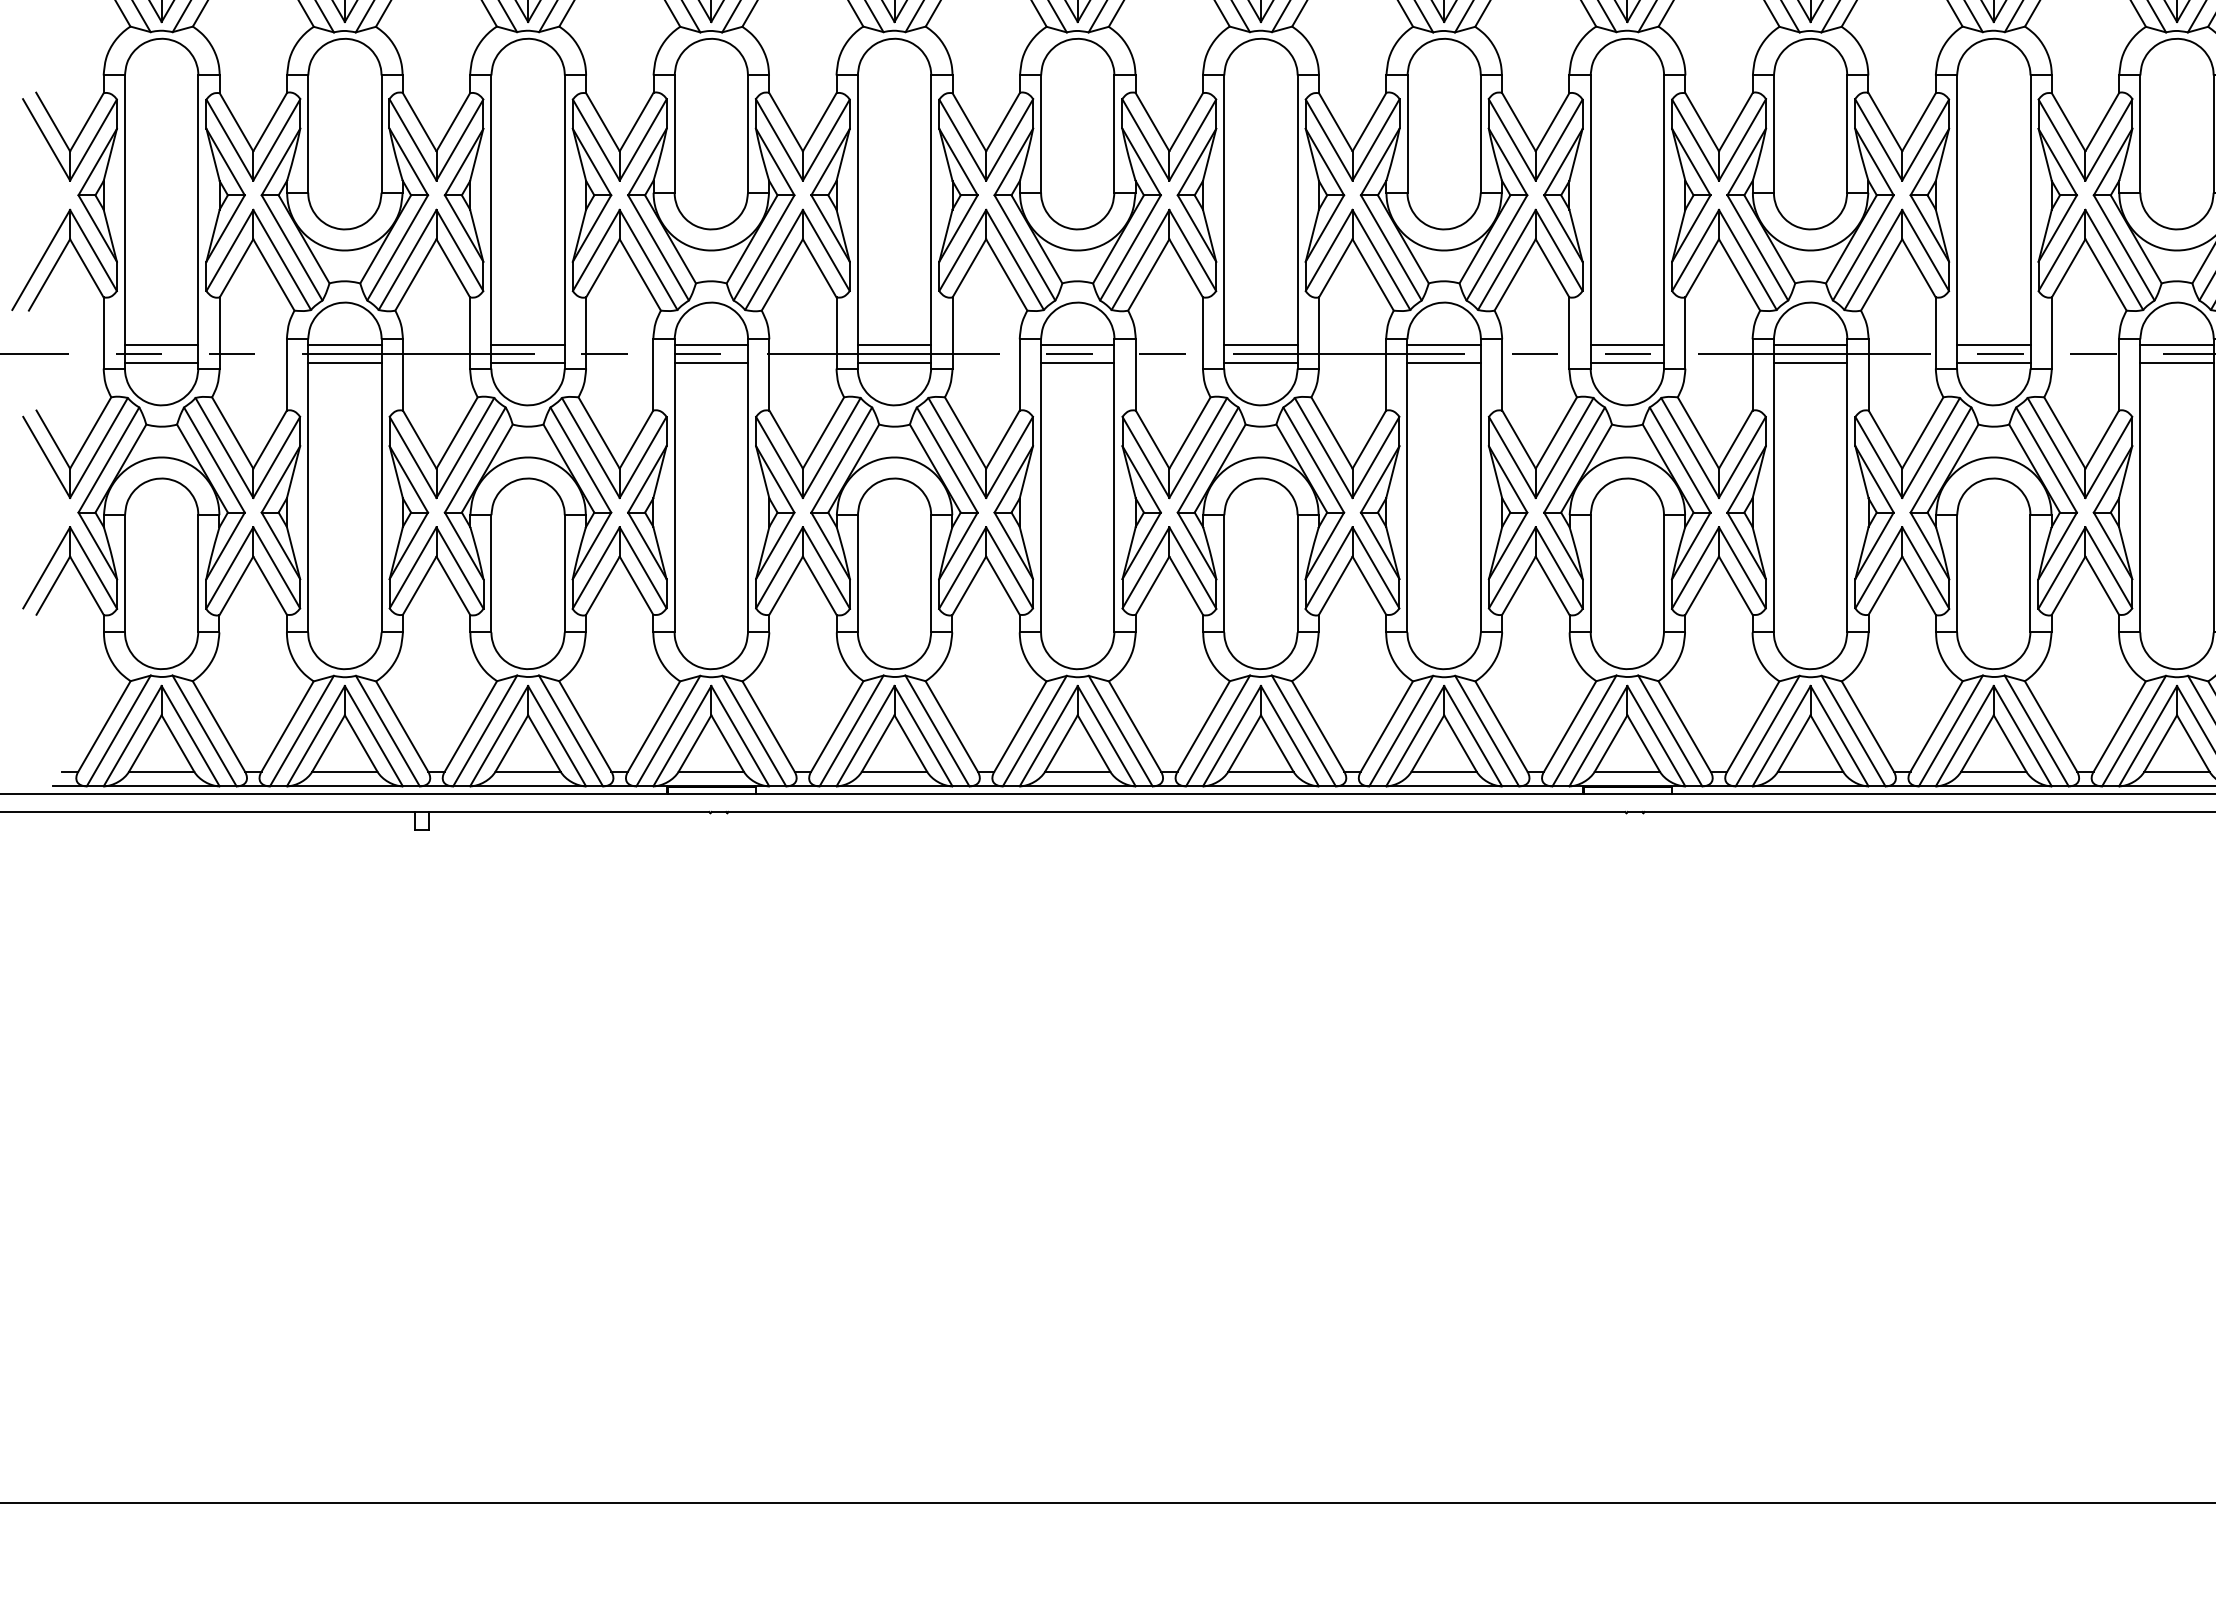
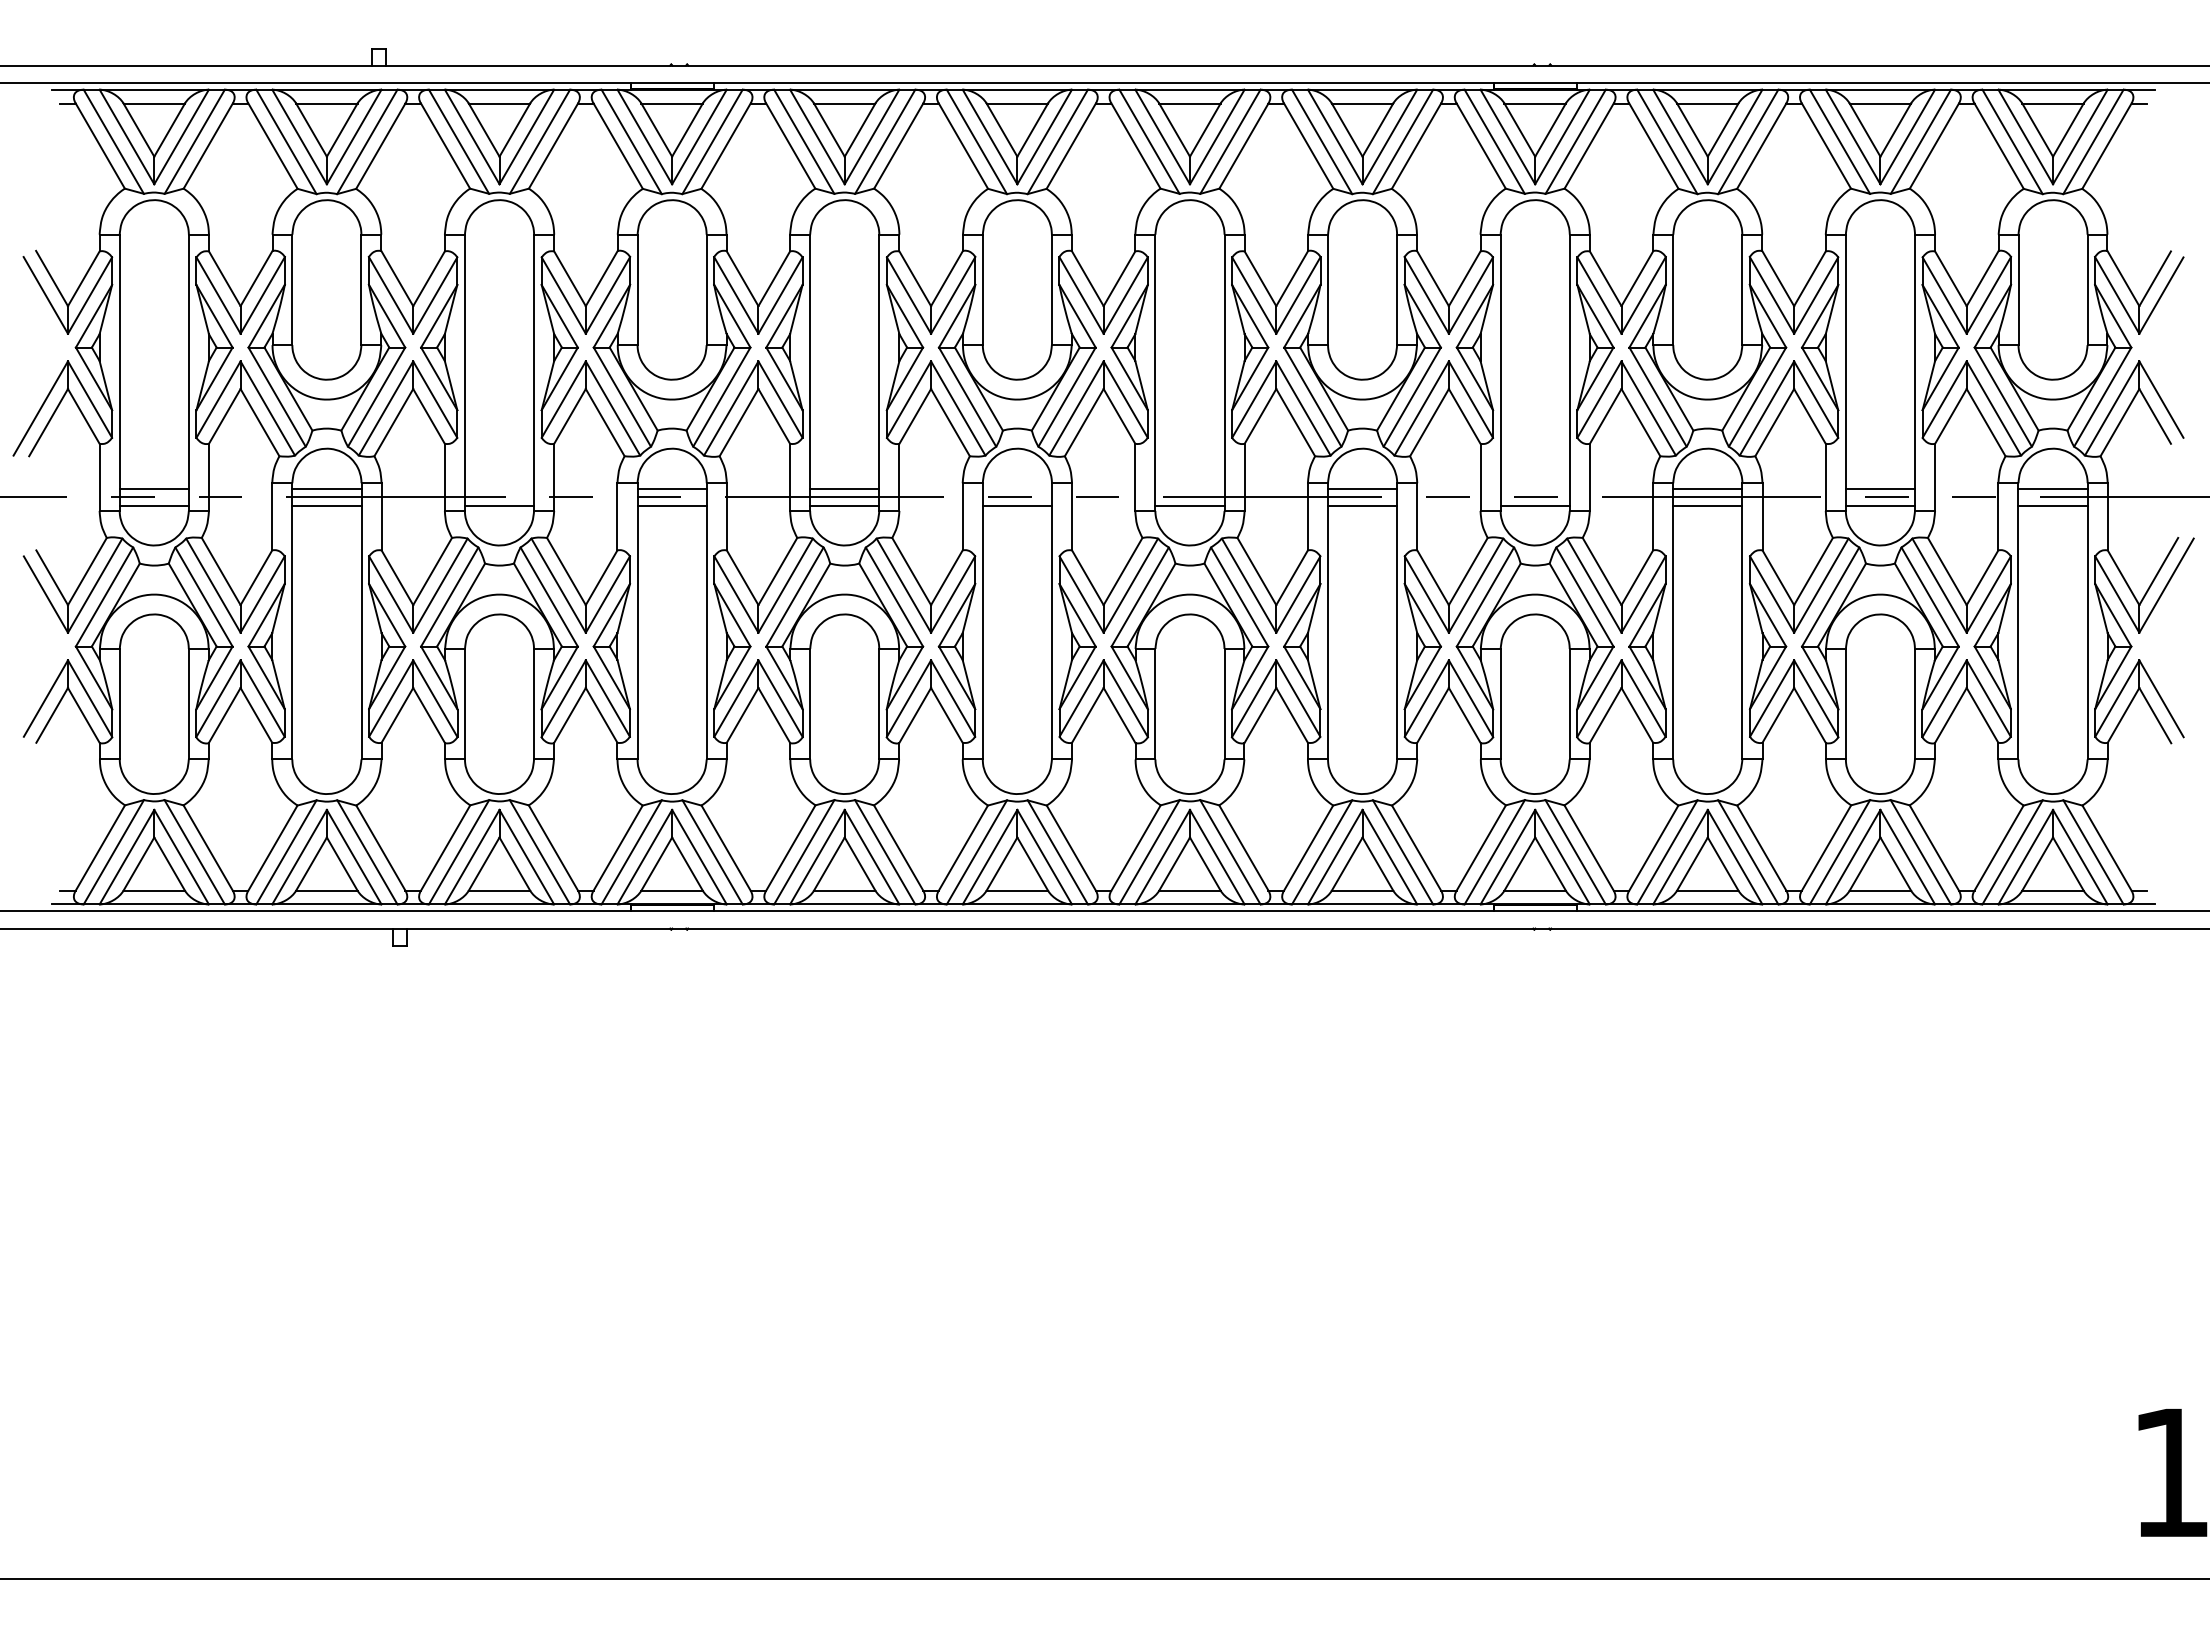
line: (528, 344) -> (499, 488), removed
line: (1076, 344) -> (1016, 488), removed
line: (1260, 344) -> (1189, 488), removed
line: (1626, 344) -> (1534, 488), removed

